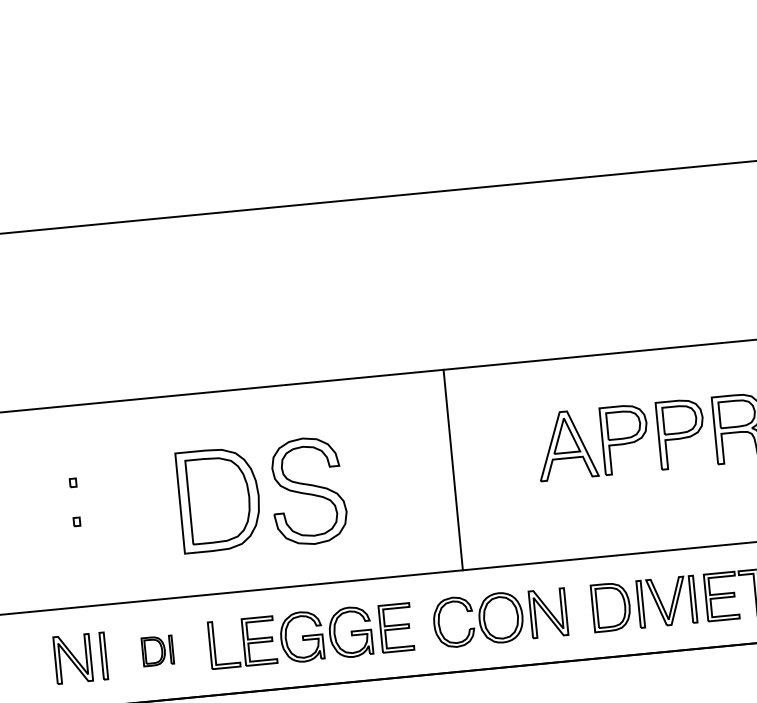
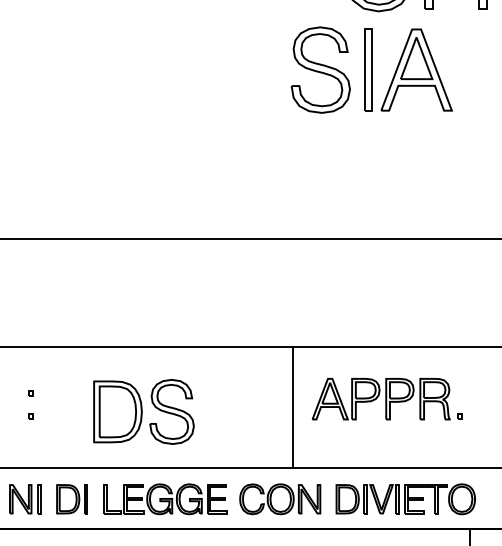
line: (453, 469) -> (292, 407), moved
part: (156, 651) -> (71, 499), size x1.67

